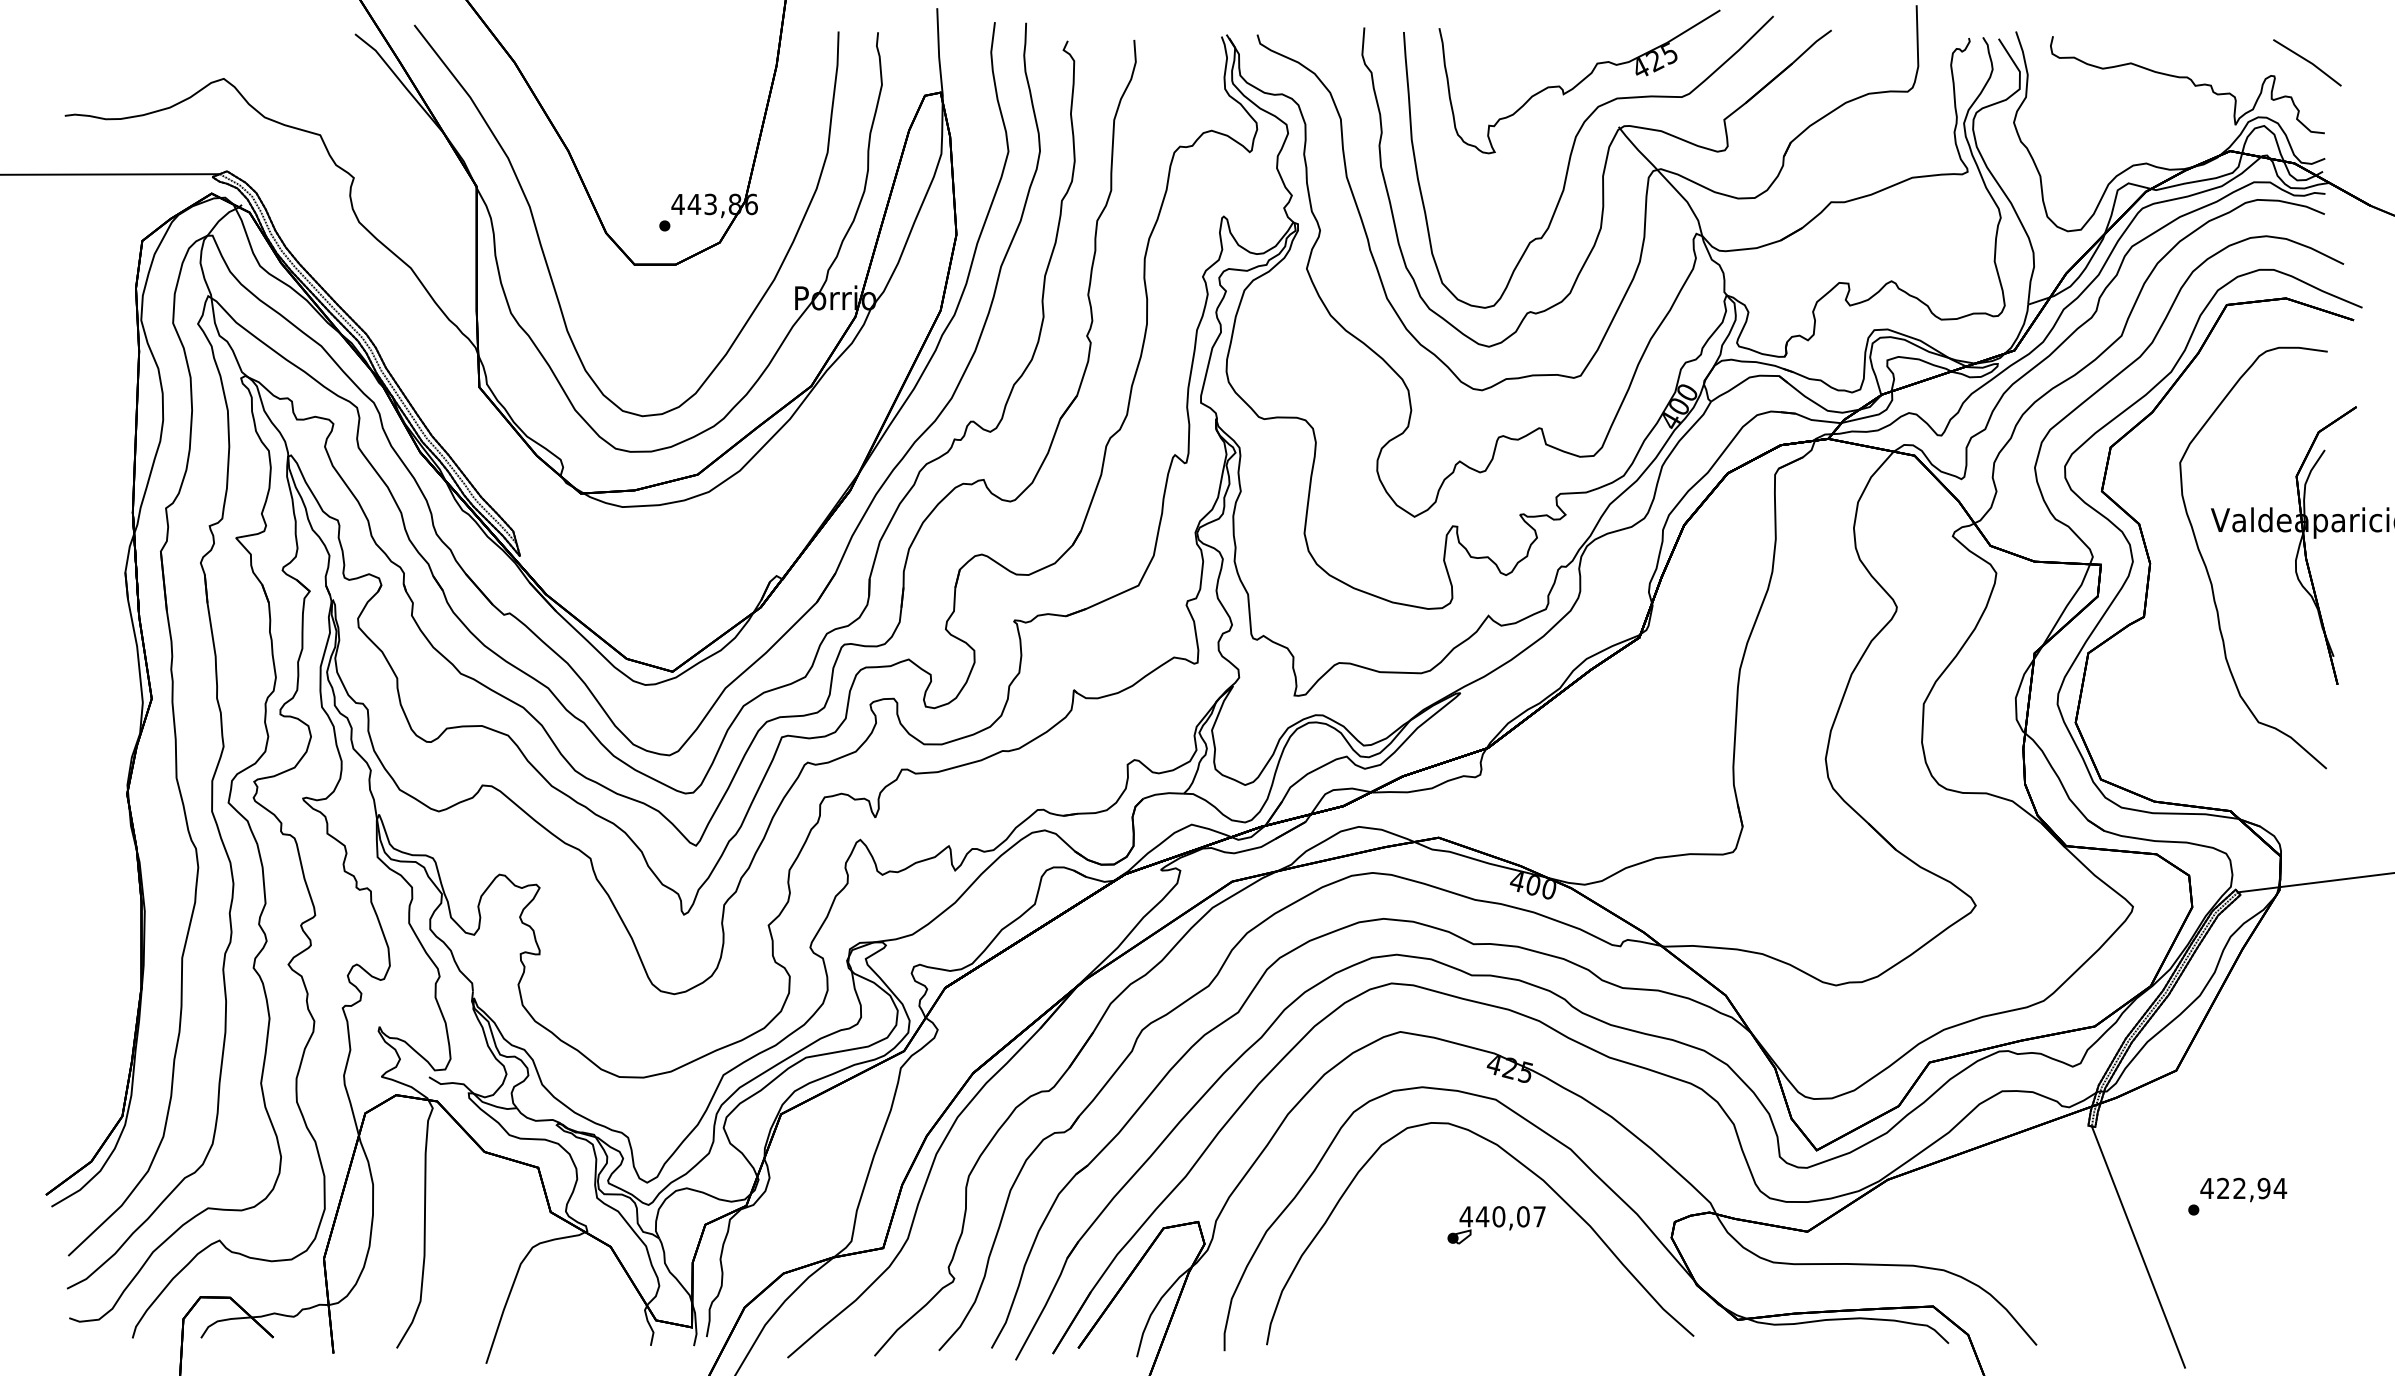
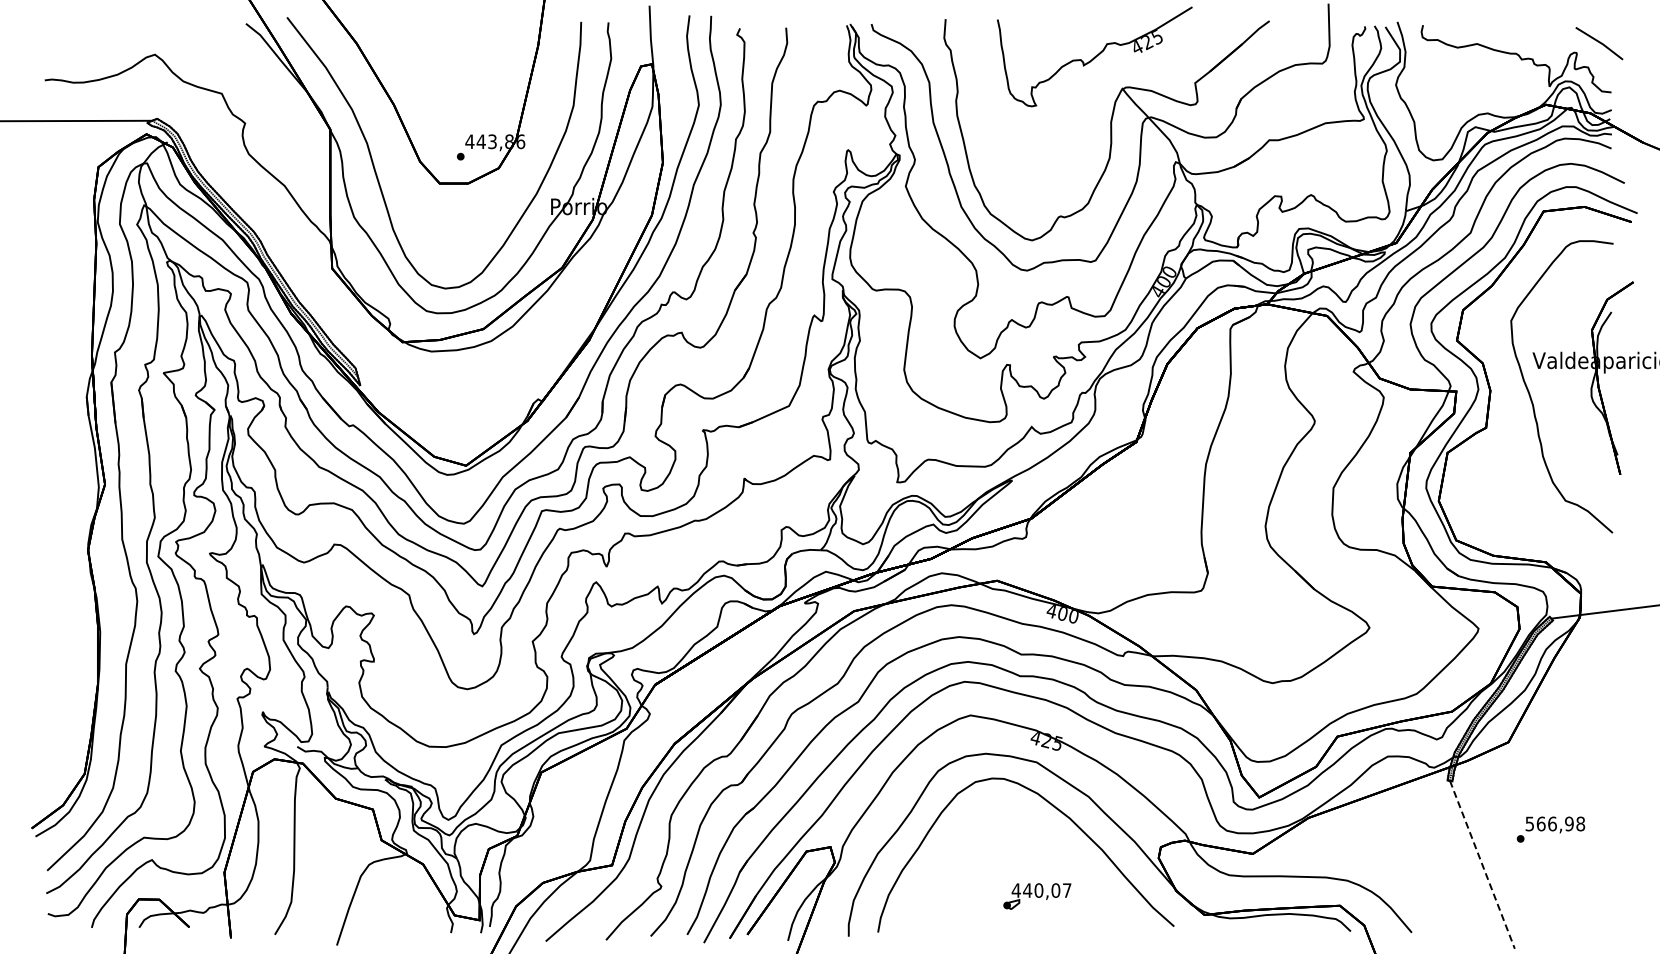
part: (1571, 157) -> (1089, 109), removed
text: (2244, 1187) -> (1555, 823), 422,94 -> 566,98
part: (1496, 1225) -> (1037, 896), moved
line: (2138, 1246) -> (1482, 864), solid -> dashed

